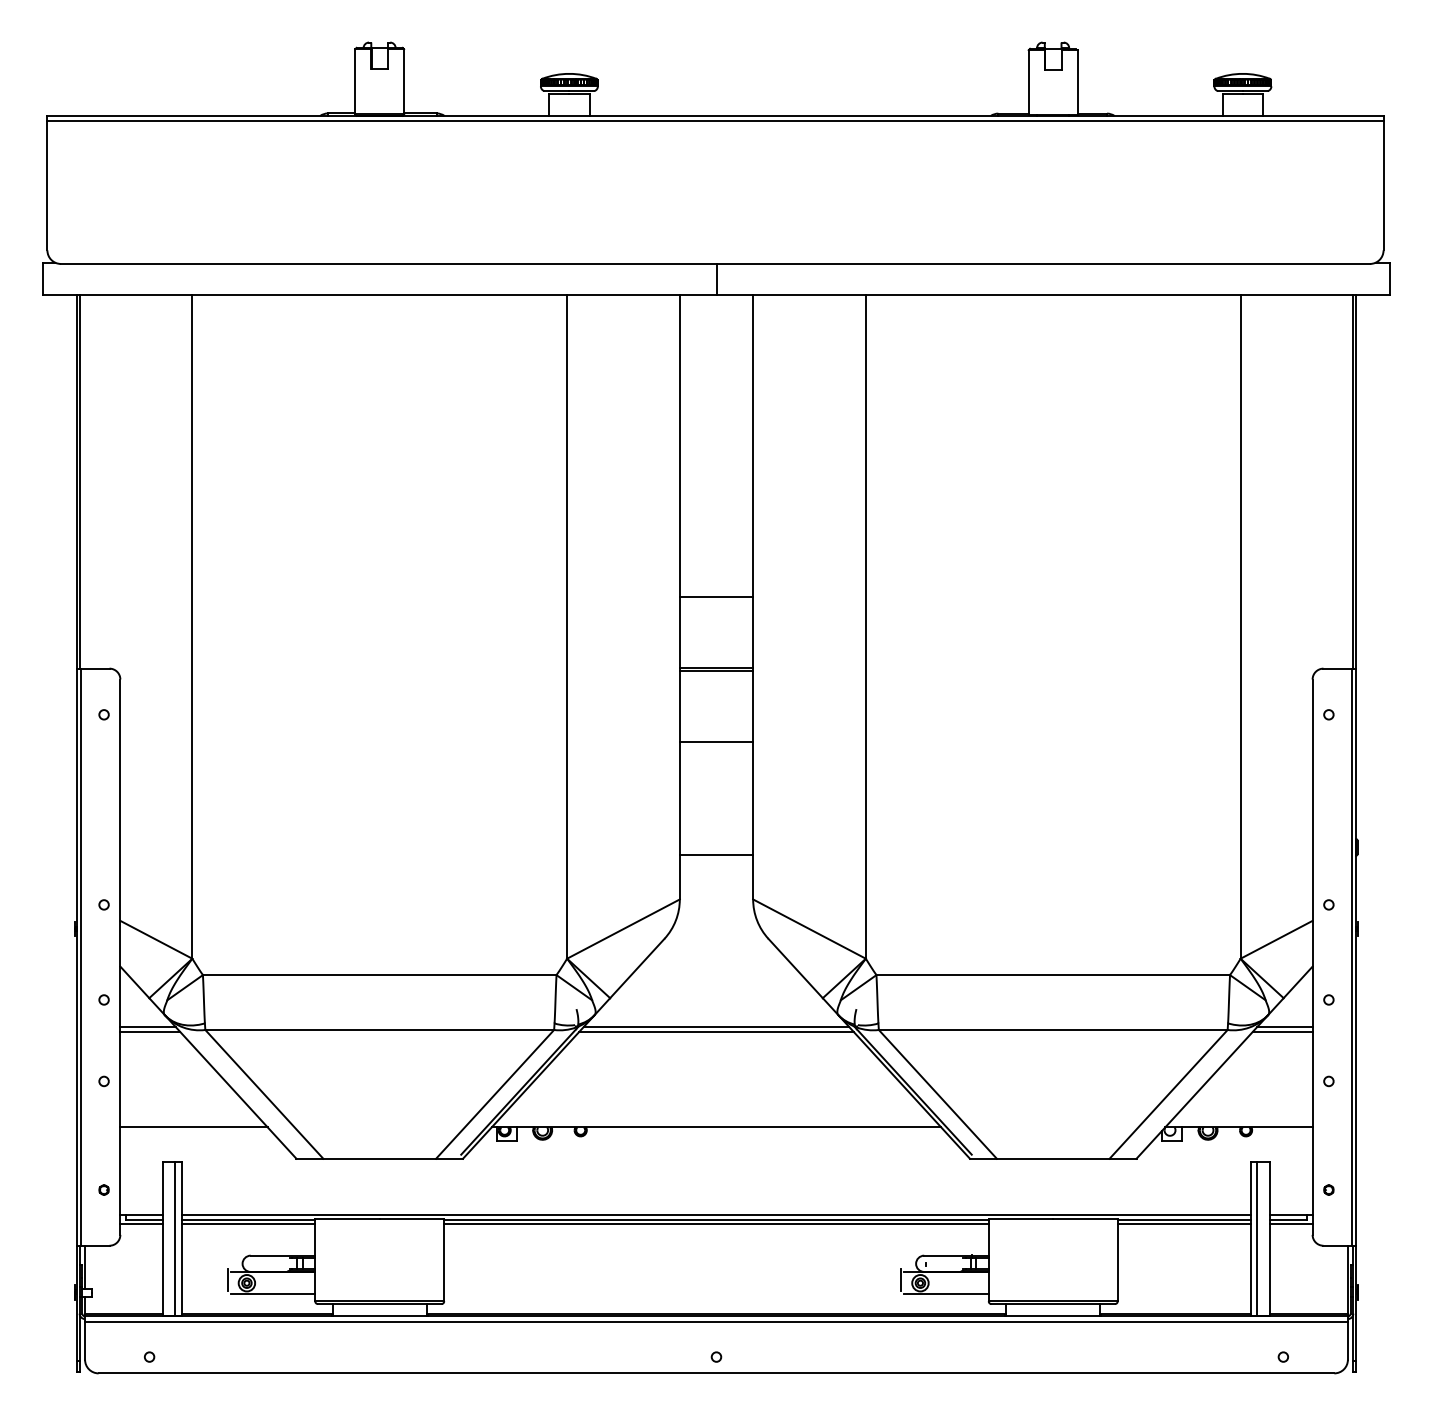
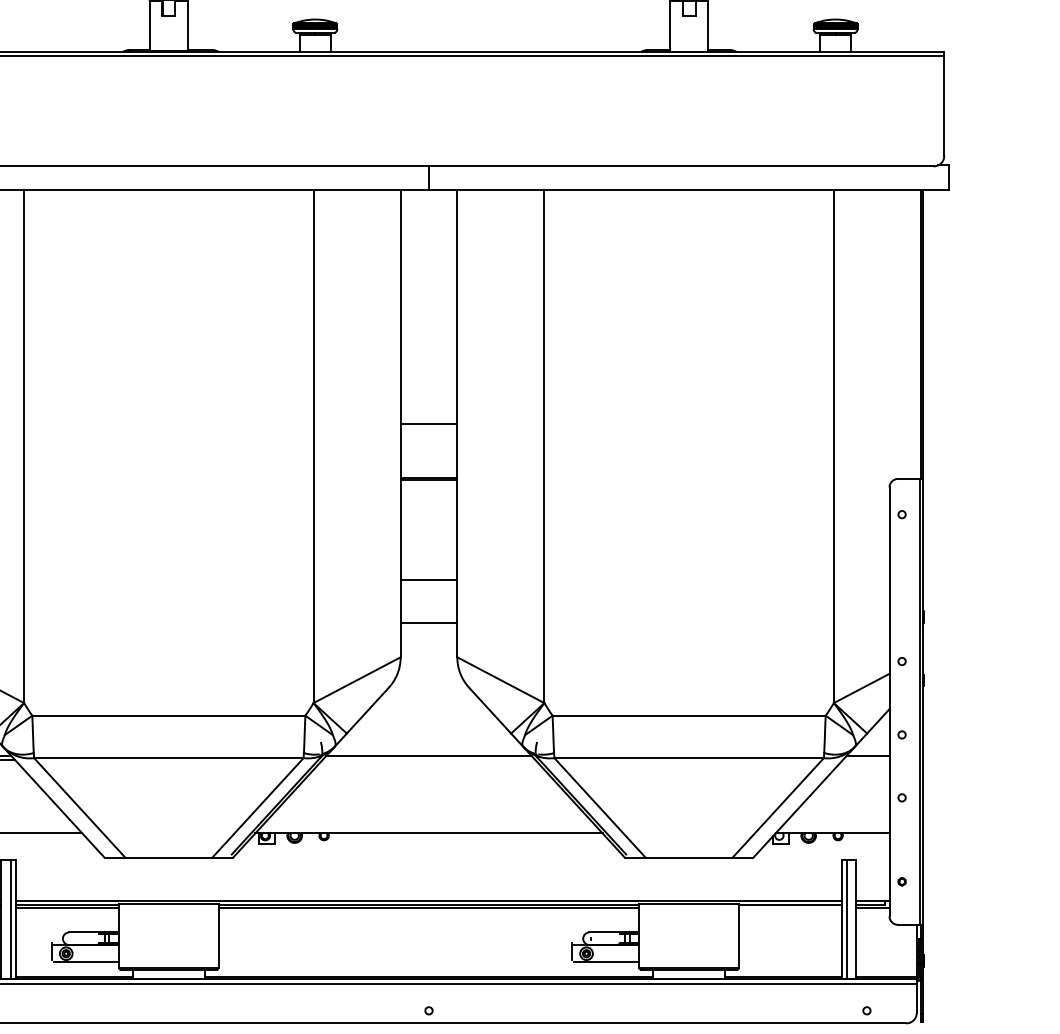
line: (716, 741) -> (429, 580), moved
line: (716, 1032) -> (429, 760), removed
line: (1282, 1032) -> (866, 760), removed
line: (1184, 1224) -> (790, 908), removed

